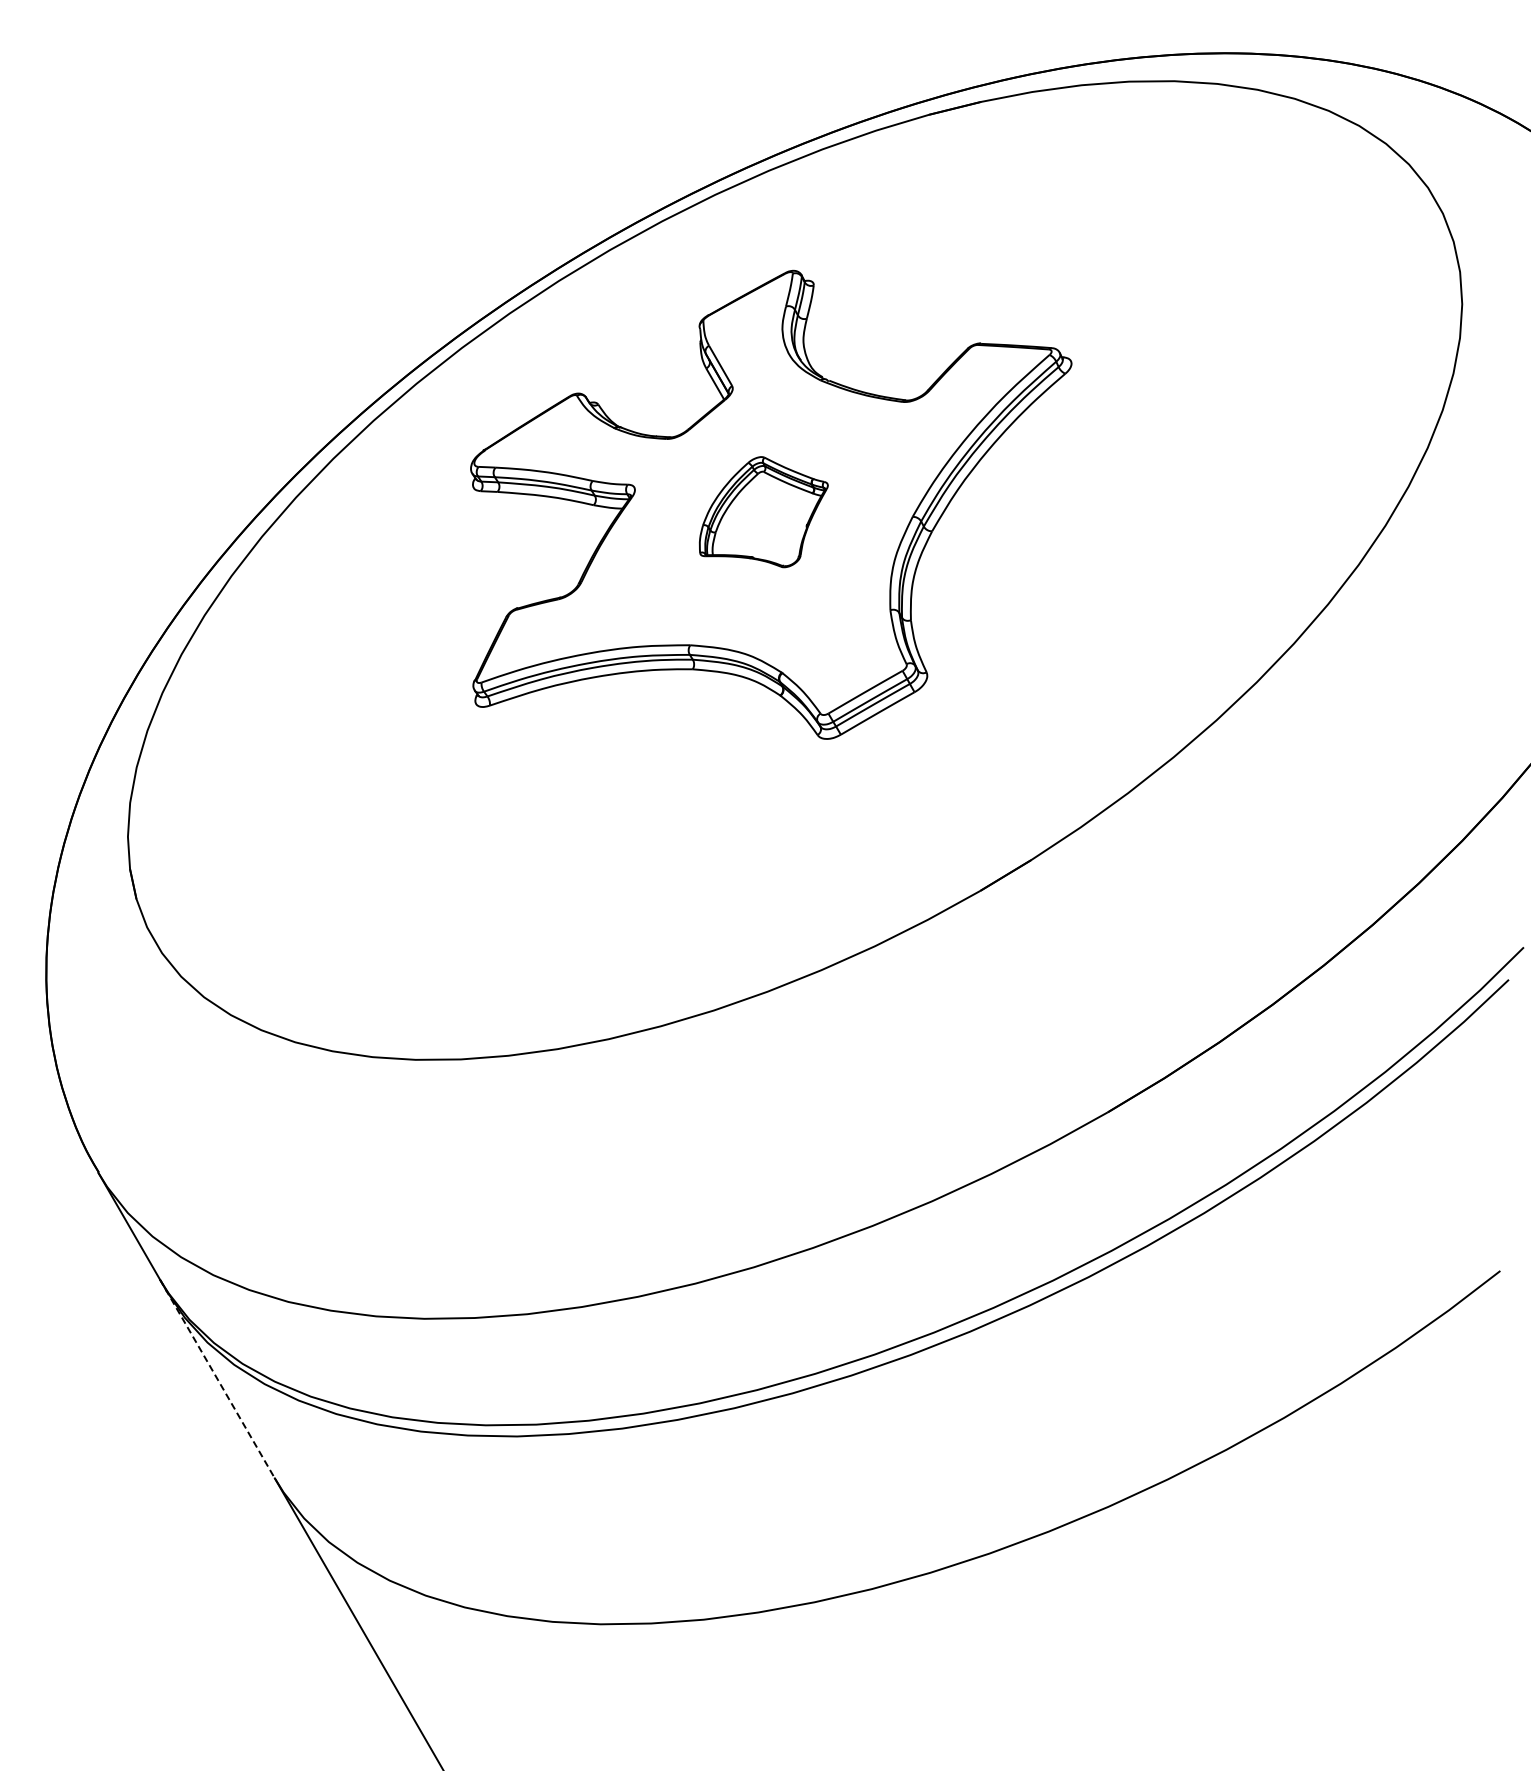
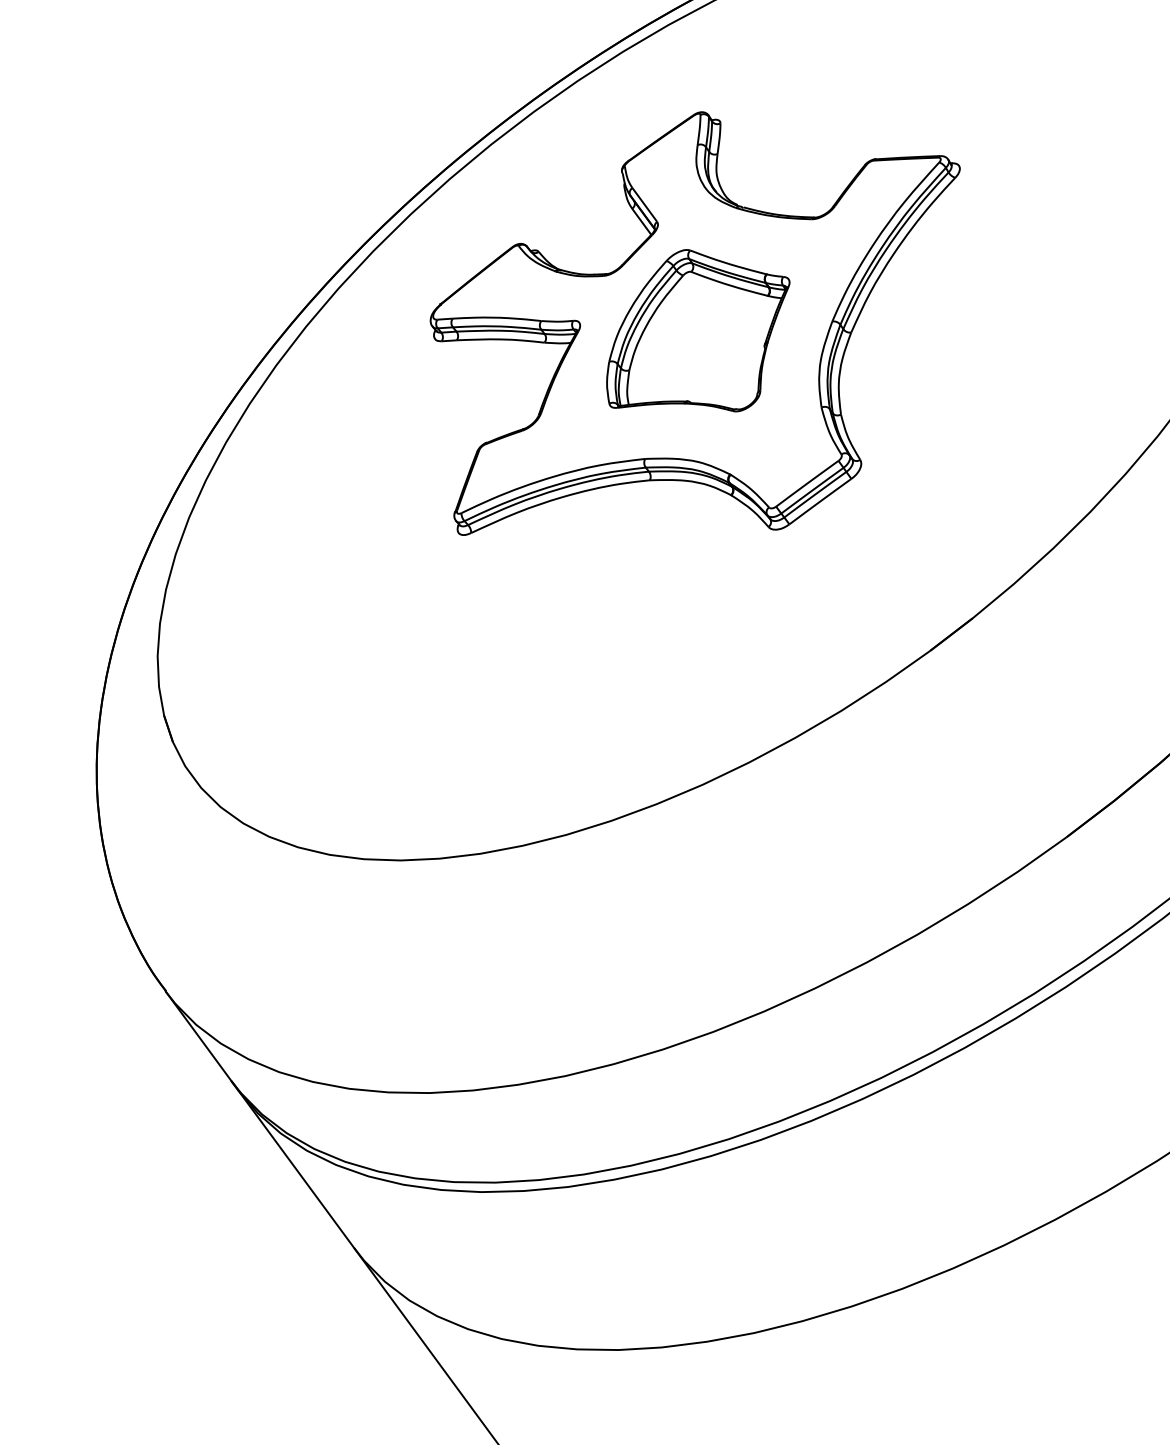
part: (763, 511) -> (697, 331), size x1.67
line: (217, 1378) -> (293, 1164), dashed -> solid

